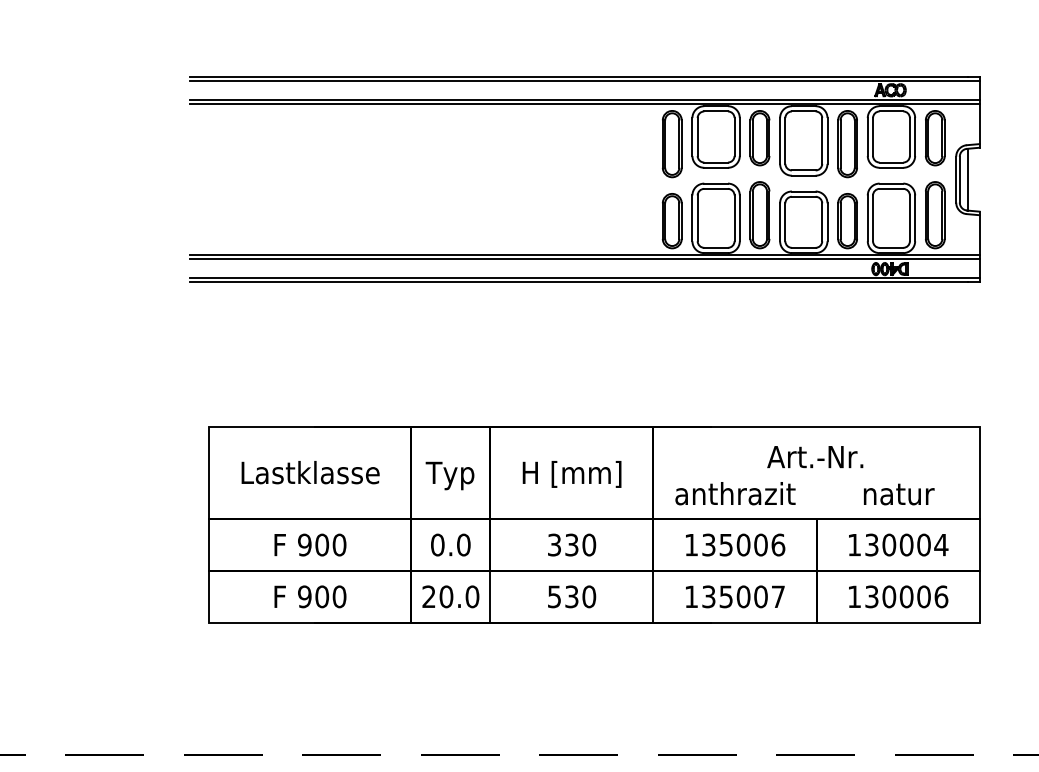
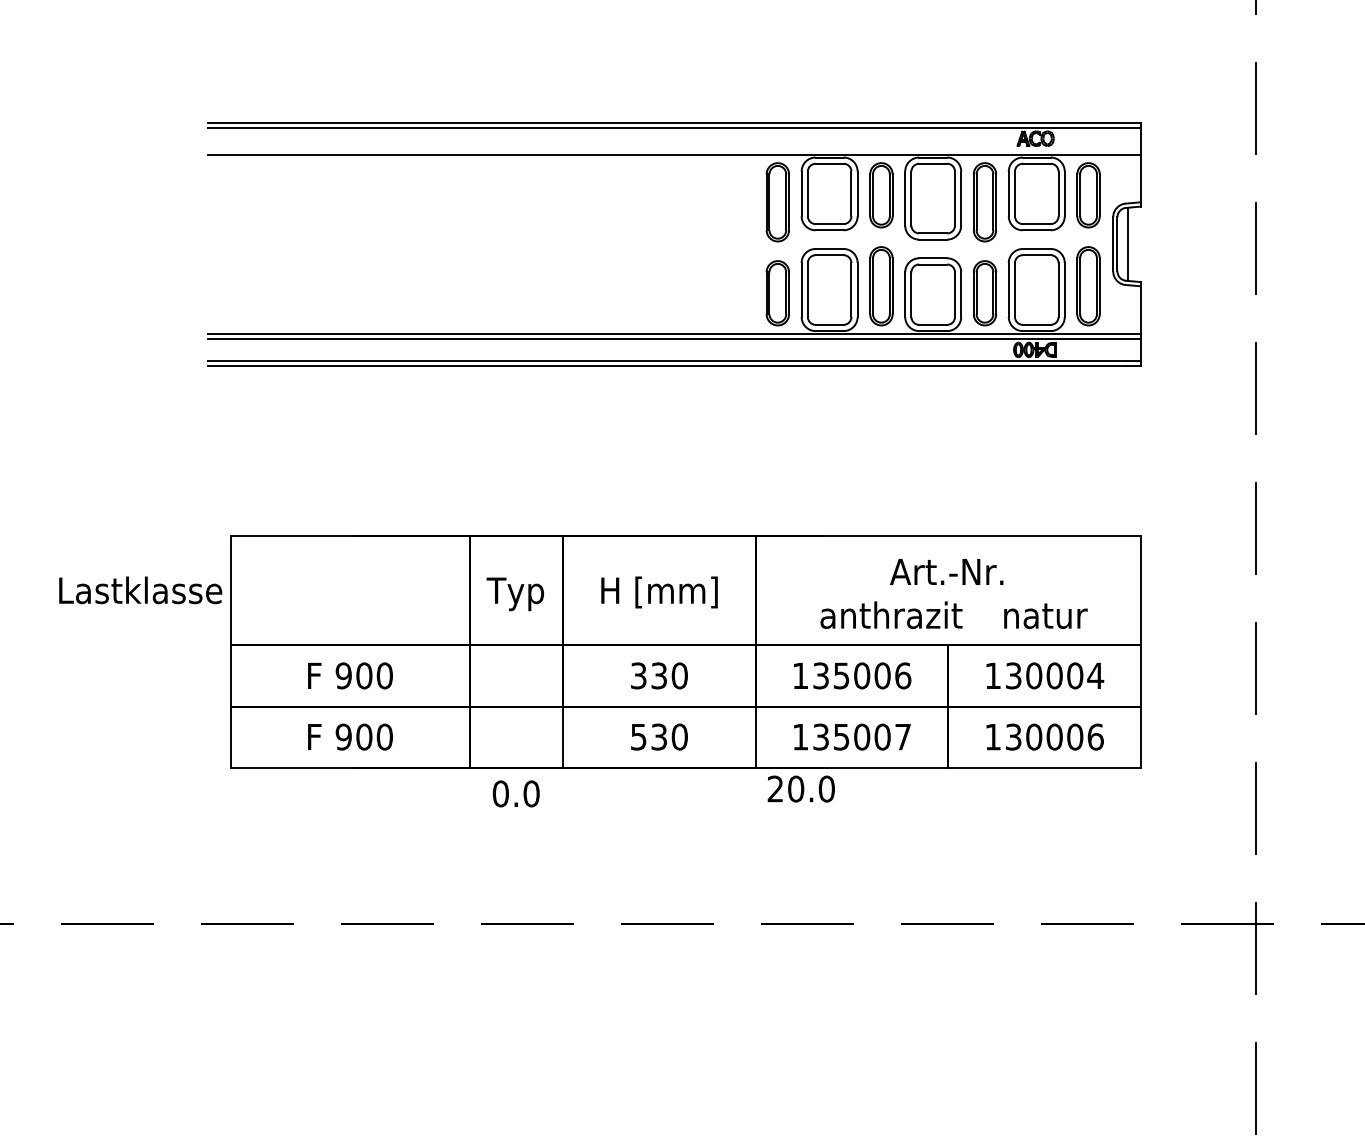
line: (583, 100) -> (673, 150), removed
text: (310, 472) -> (140, 590), moved
text: (735, 493) -> (891, 614), moved
text: (450, 544) -> (515, 793), moved
text: (450, 596) -> (800, 788), moved

